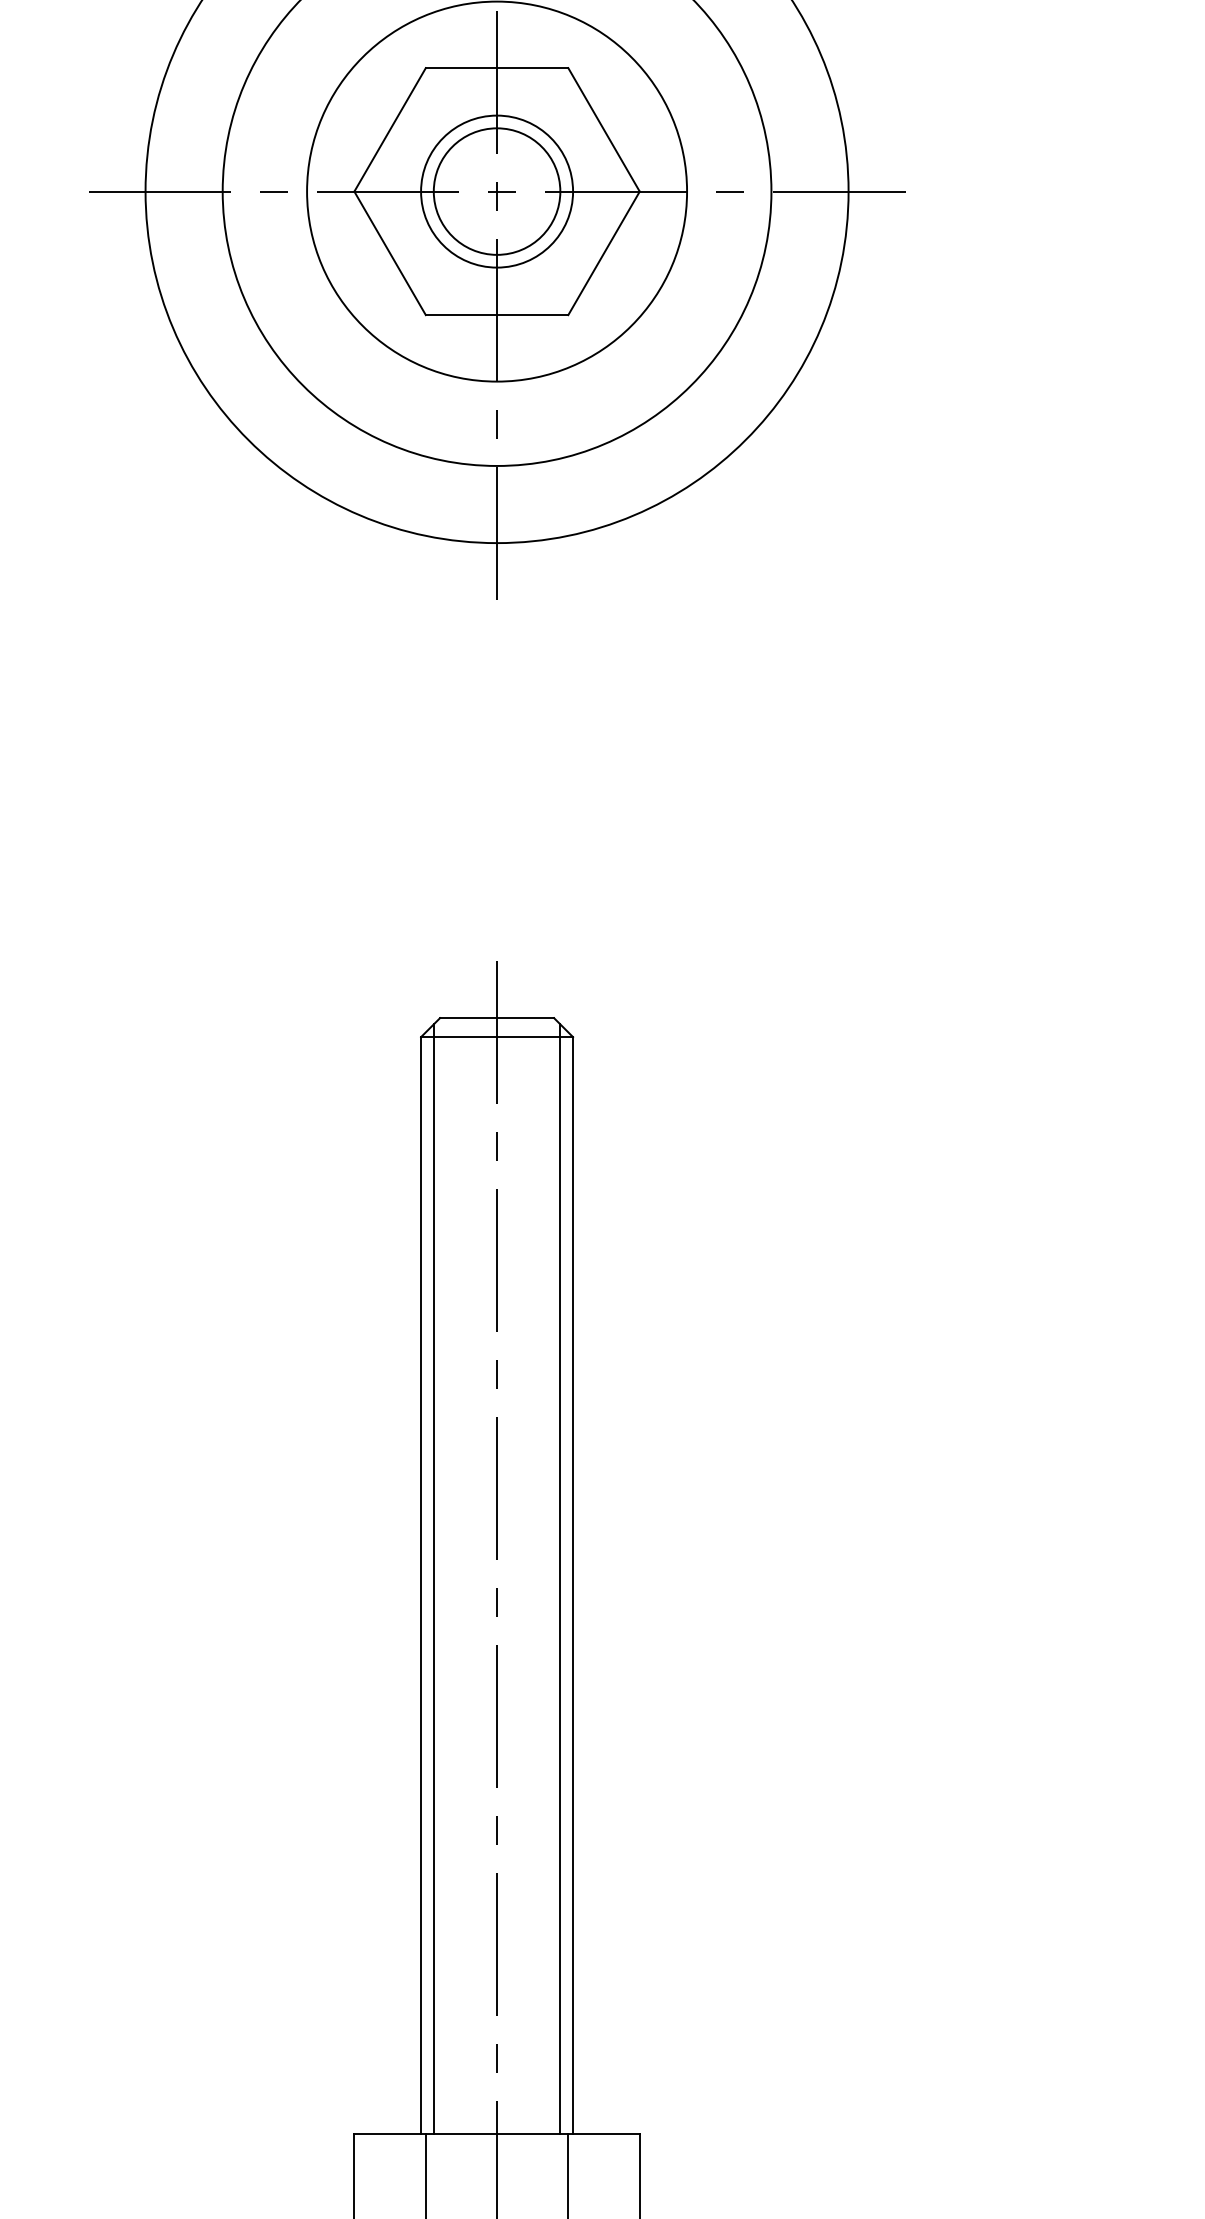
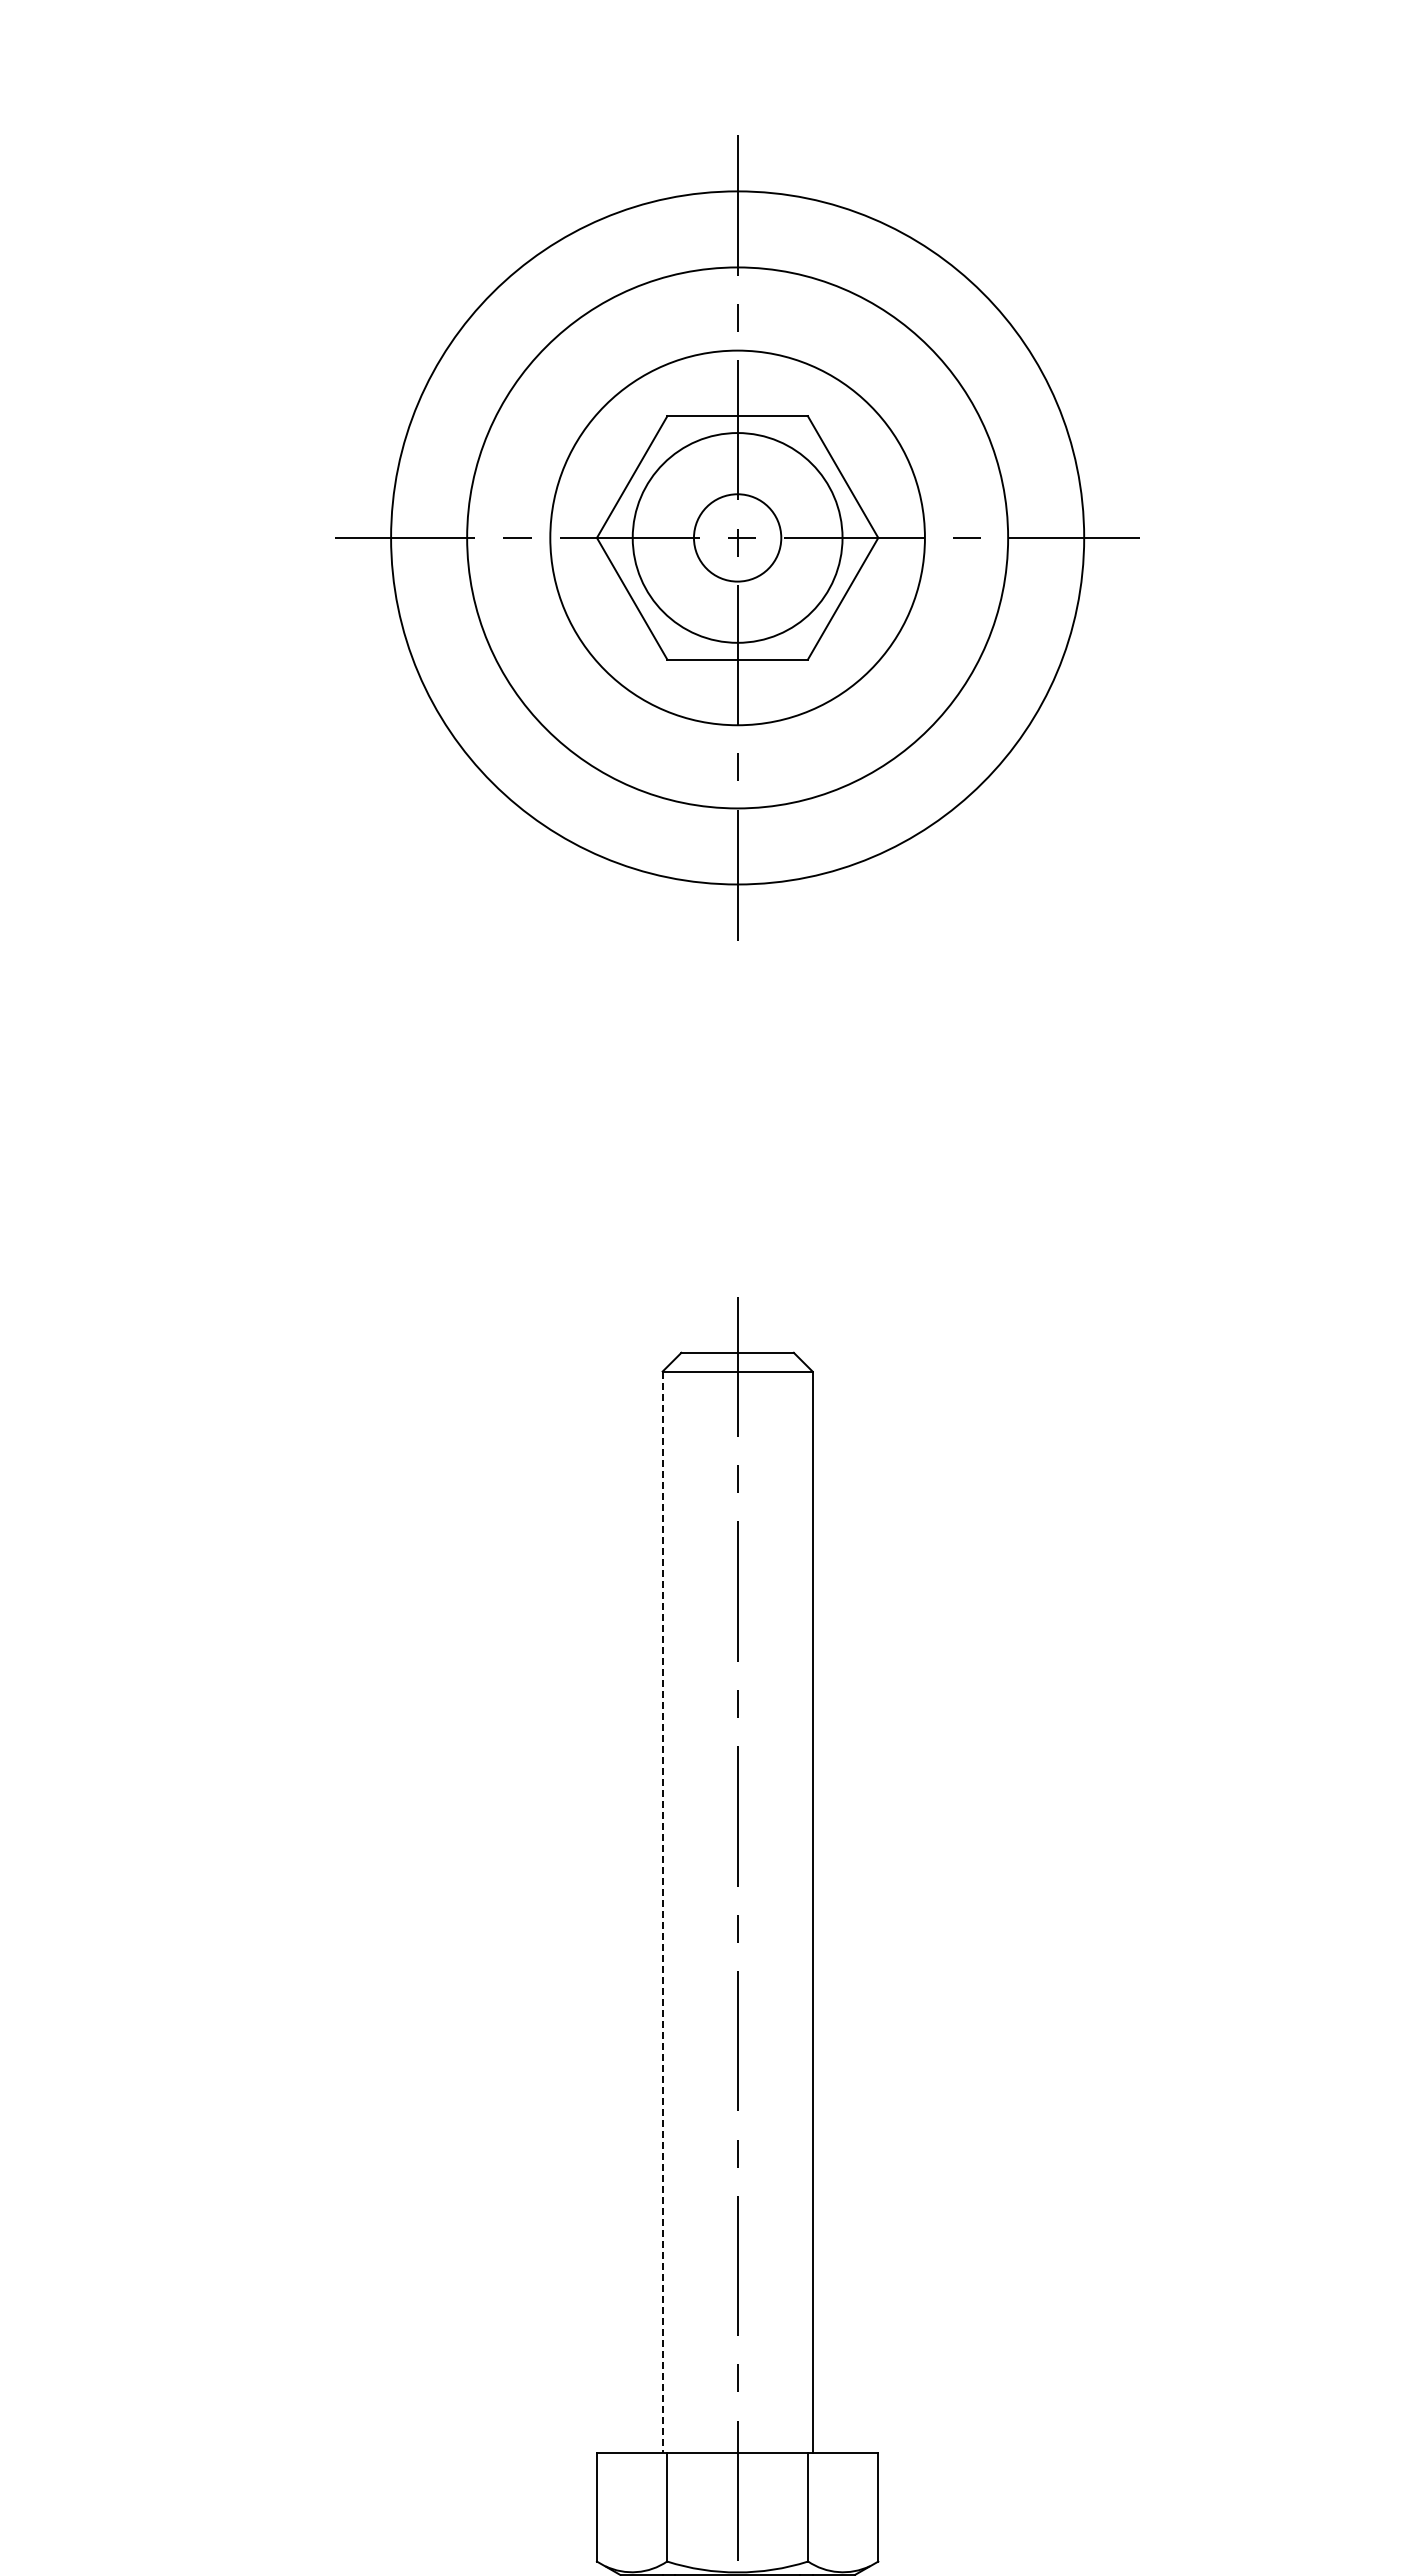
circle: (496, 191) -> (737, 537), size x0.7
circle: (496, 191) -> (737, 537), size x1.4
line: (434, 1578) -> (675, 1905), removed
line: (560, 1578) -> (800, 1905), removed
line: (420, 1585) -> (662, 1912), solid -> dashed

